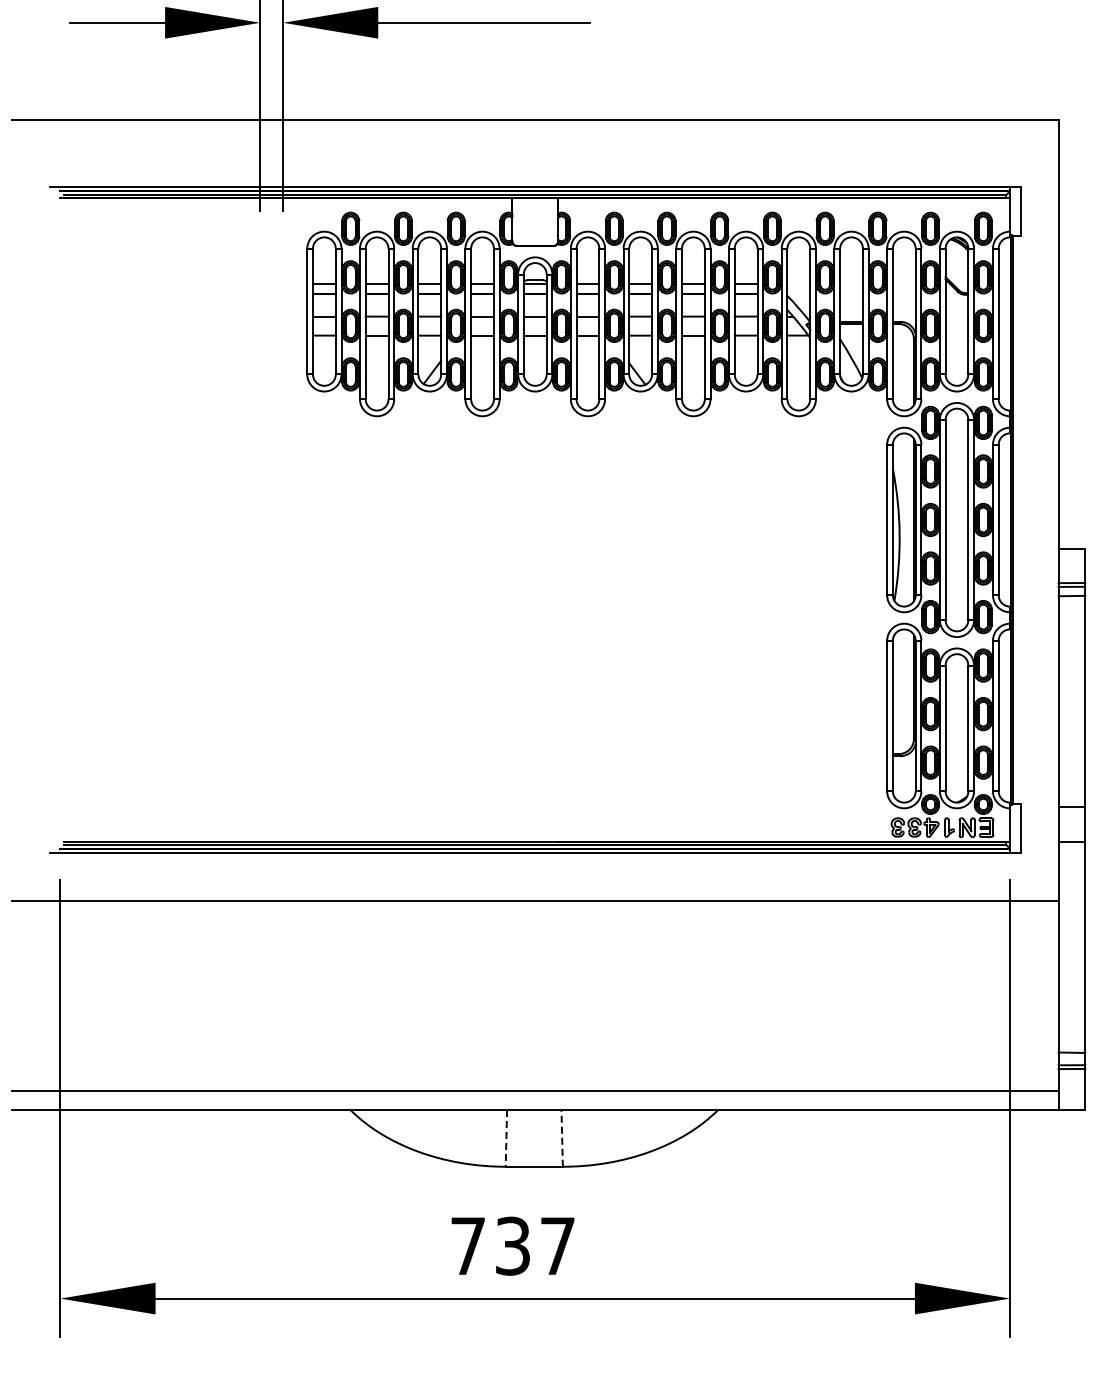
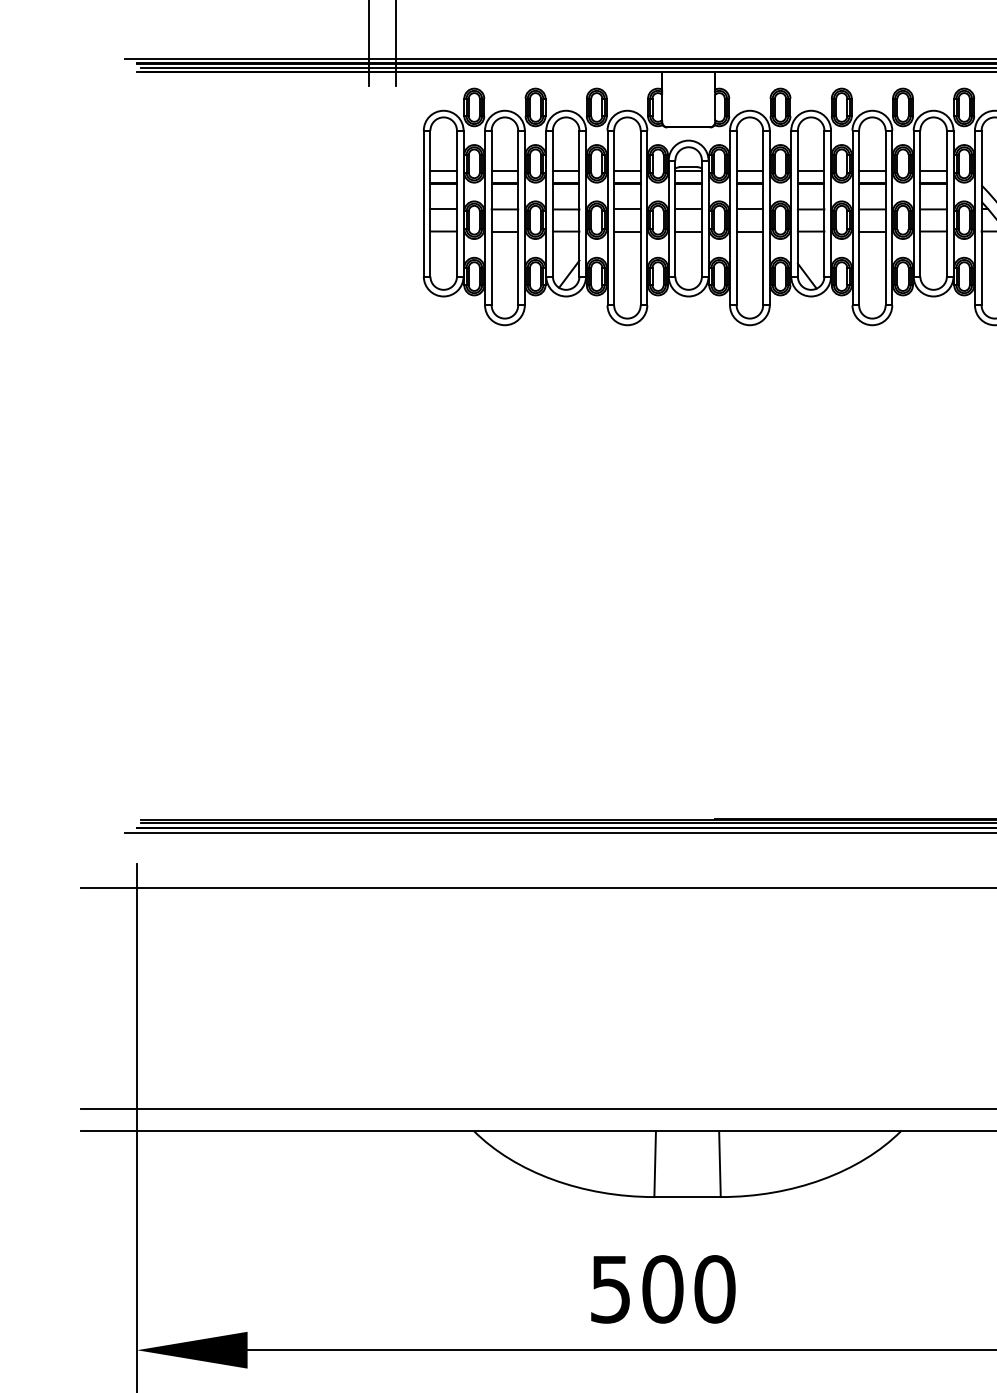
line: (562, 1137) -> (720, 1163), dashed -> solid
line: (506, 1138) -> (655, 1164), dashed -> solid
text: (513, 1245) -> (663, 1288), 737 -> 500

